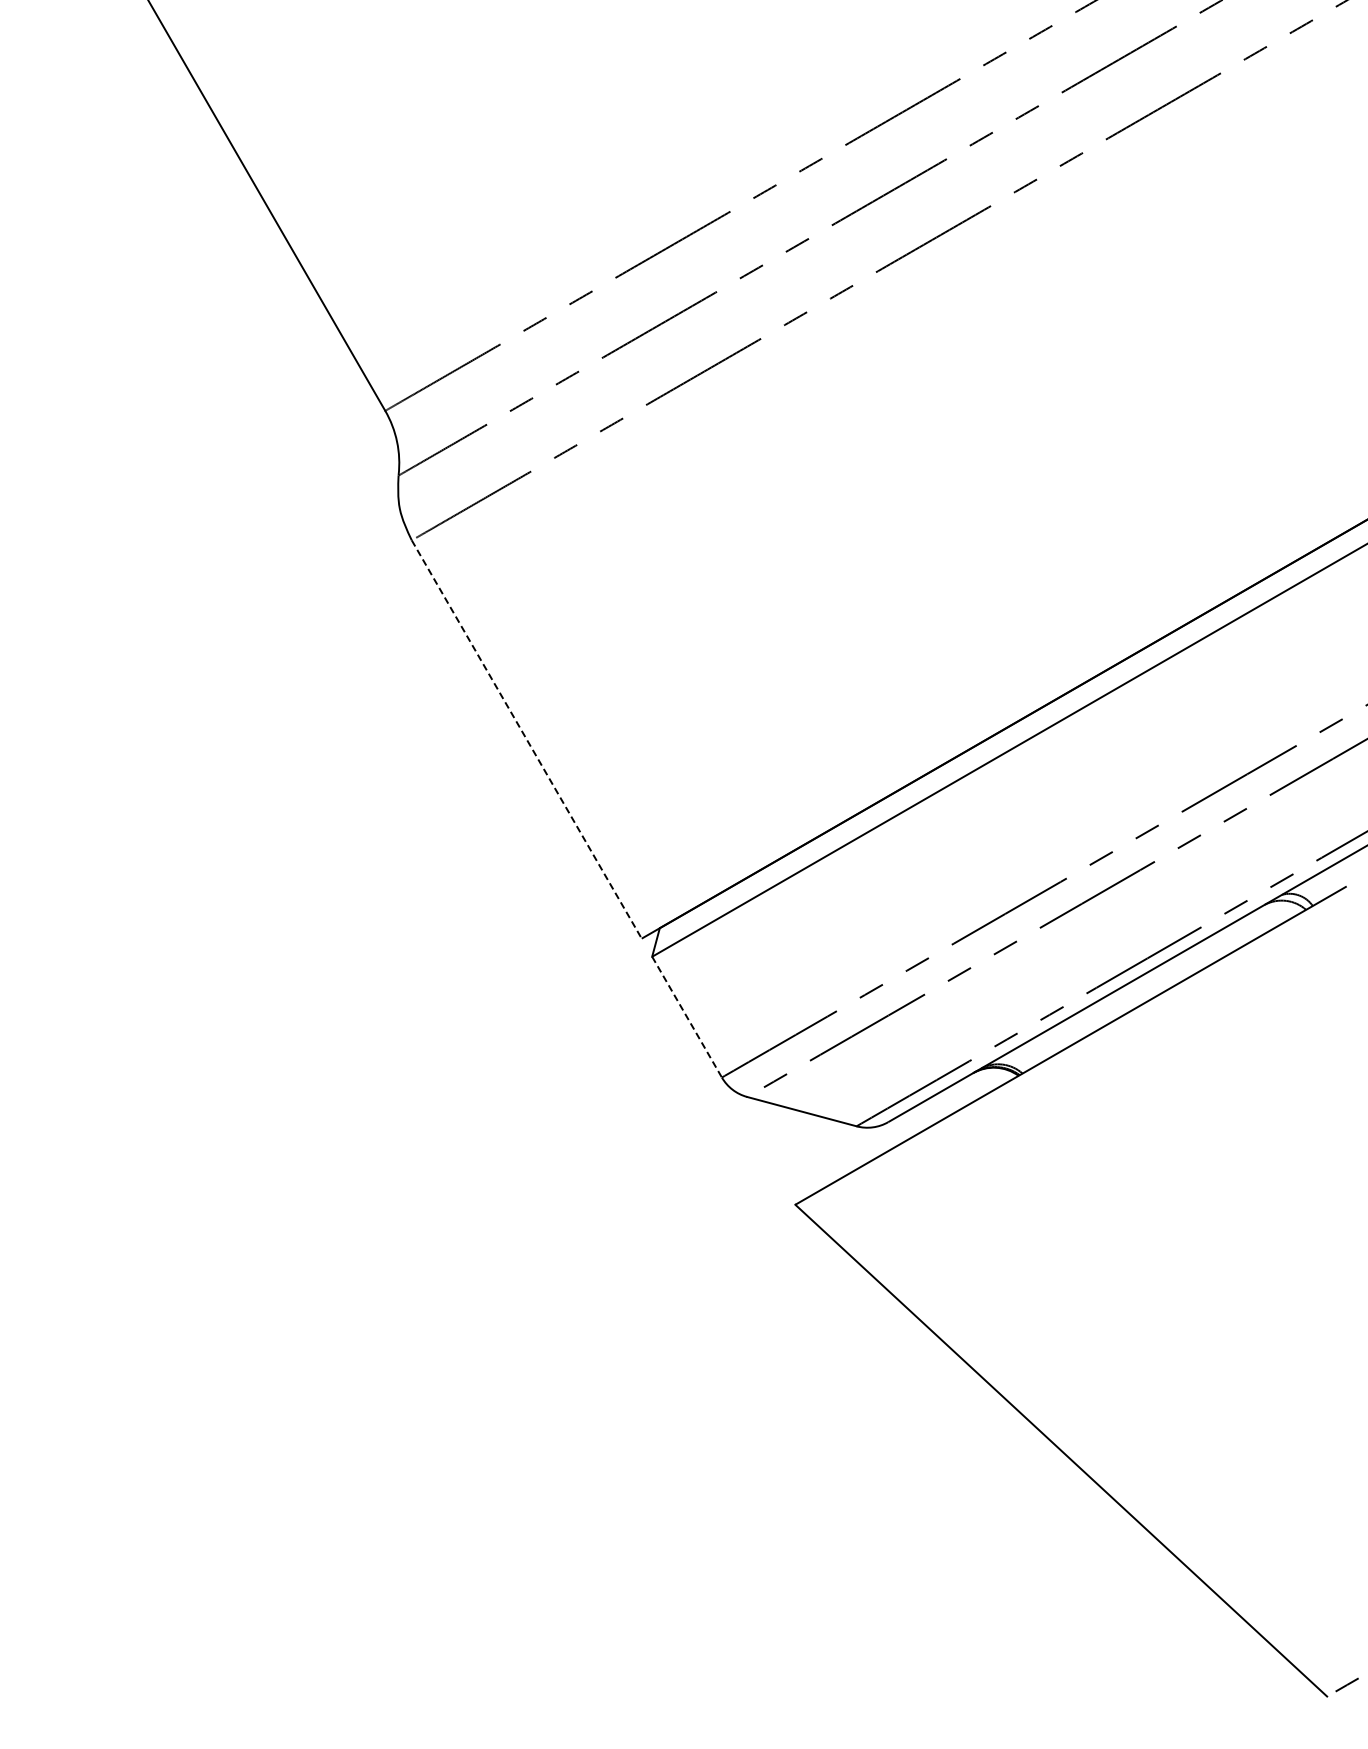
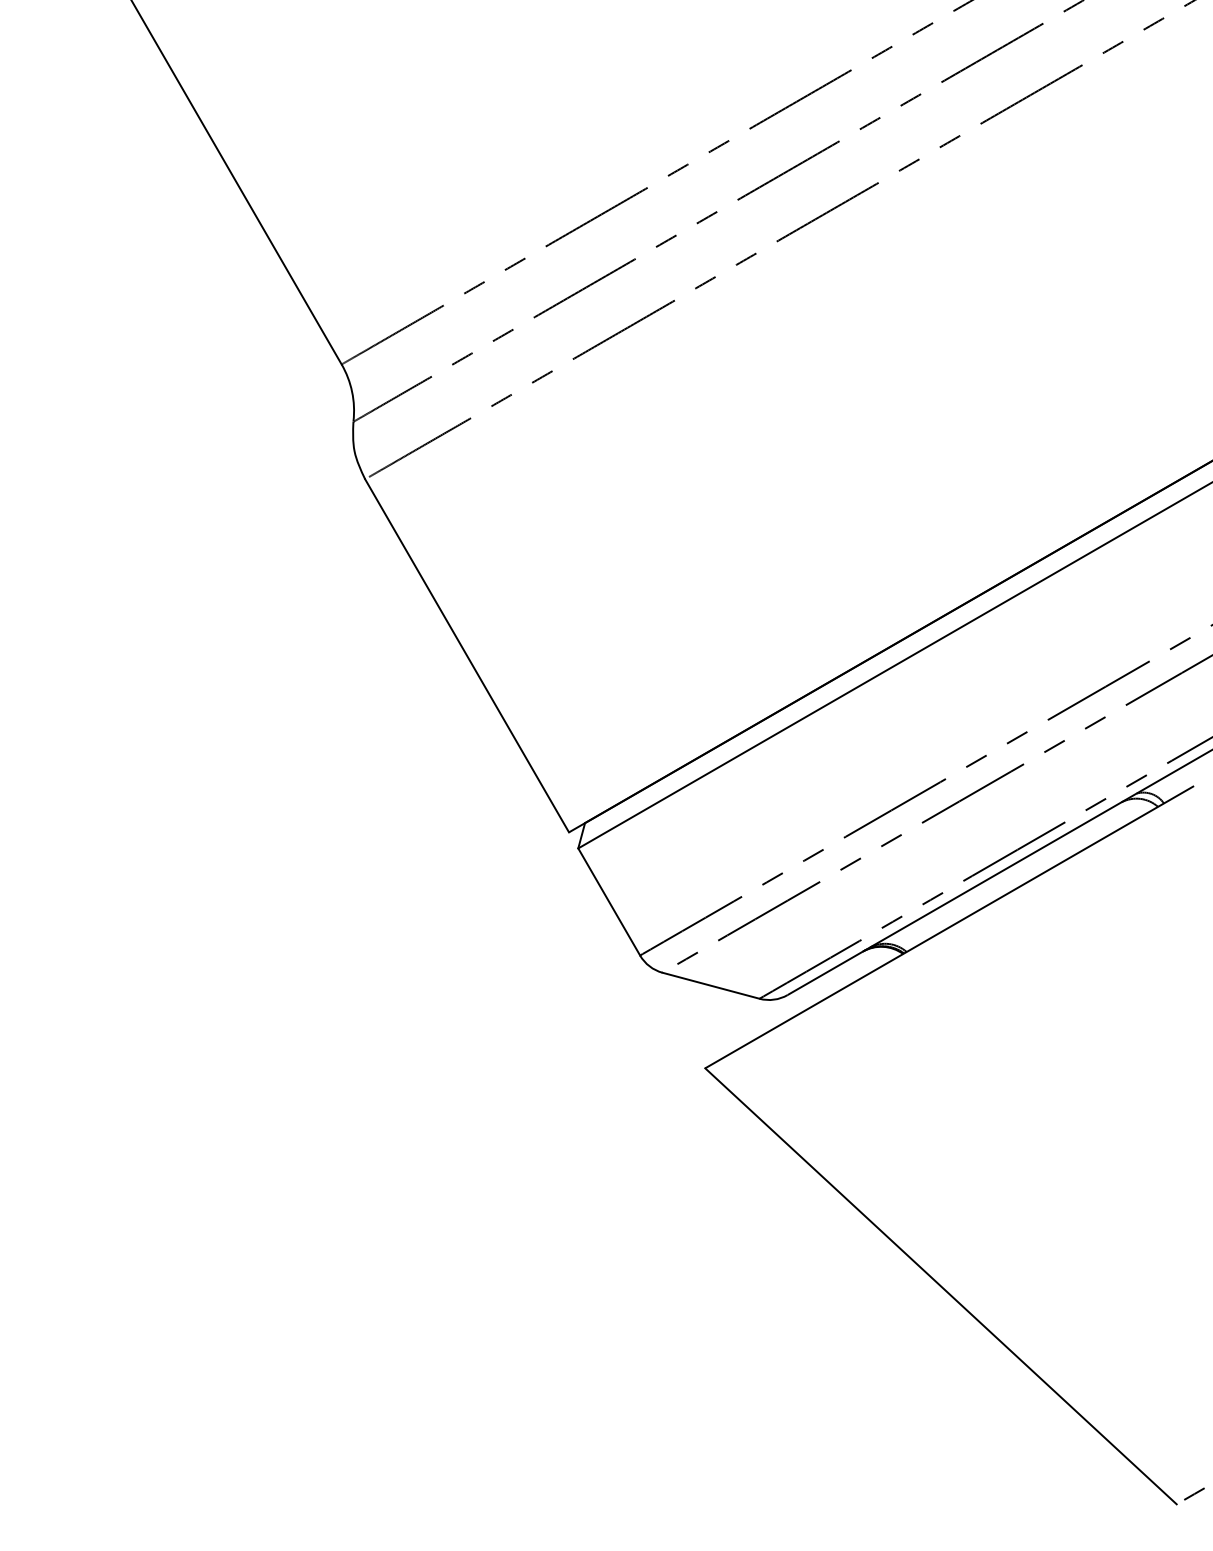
line: (526, 739) -> (466, 655), dashed -> solid
line: (687, 1017) -> (609, 902), dashed -> solid

